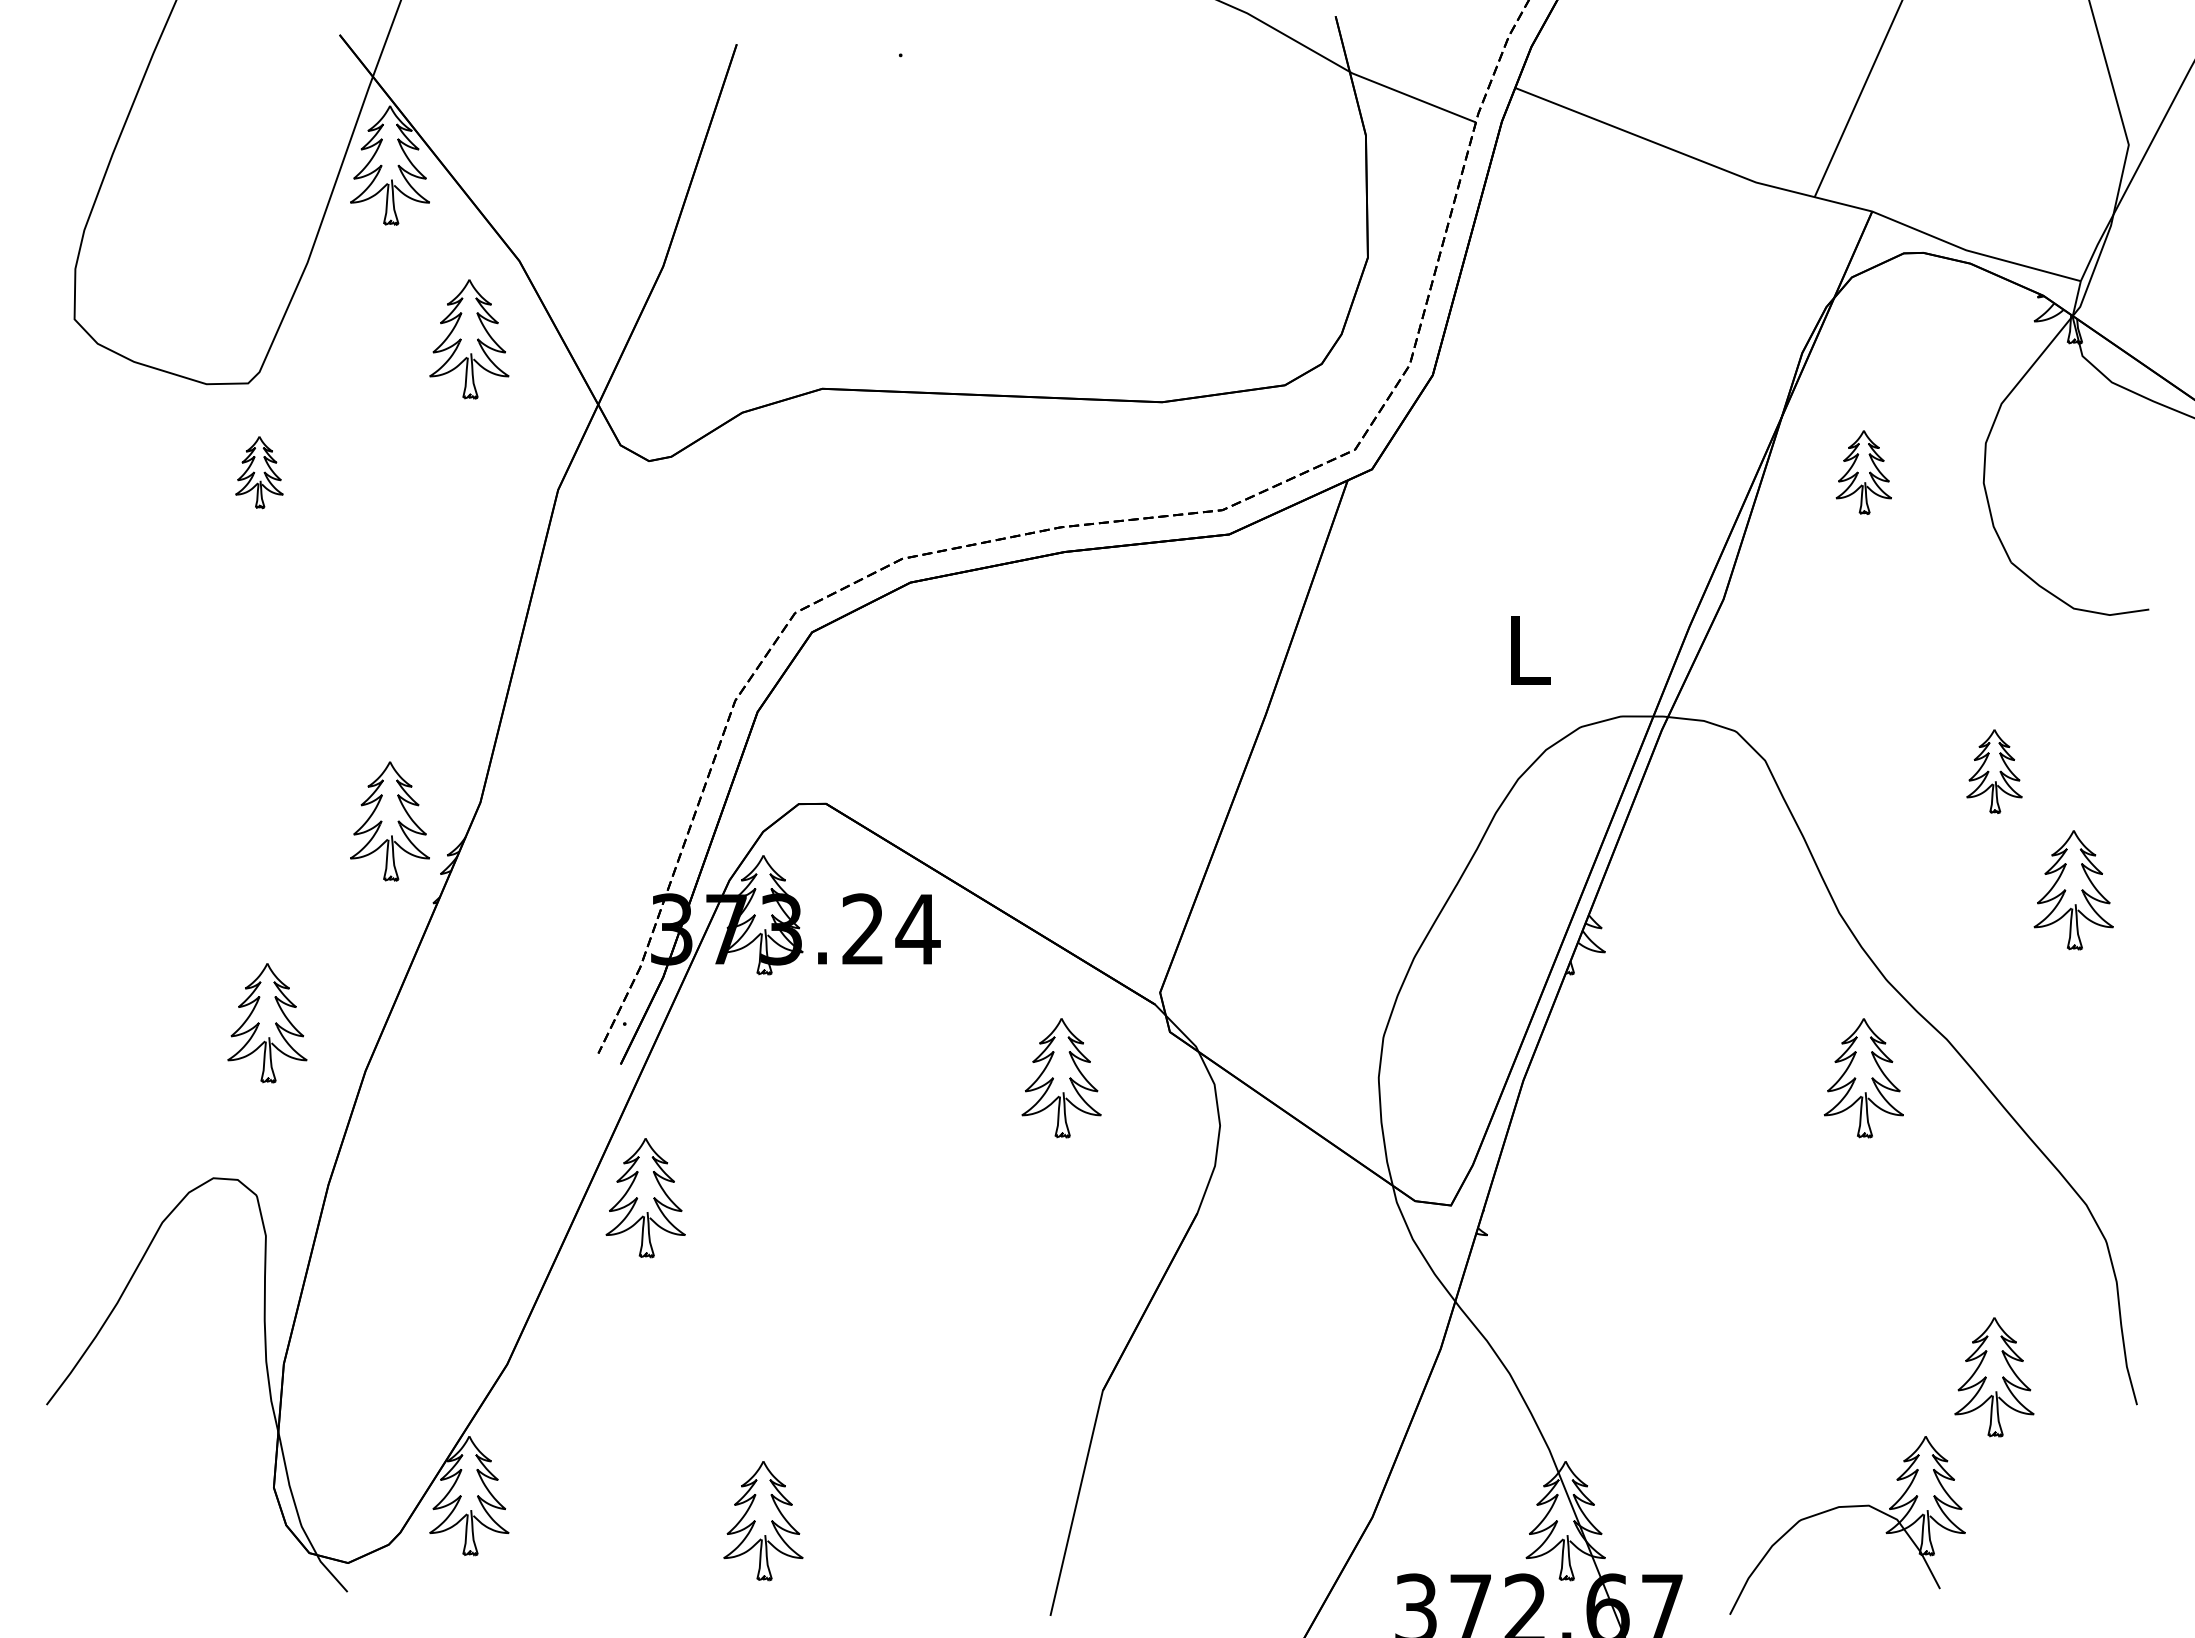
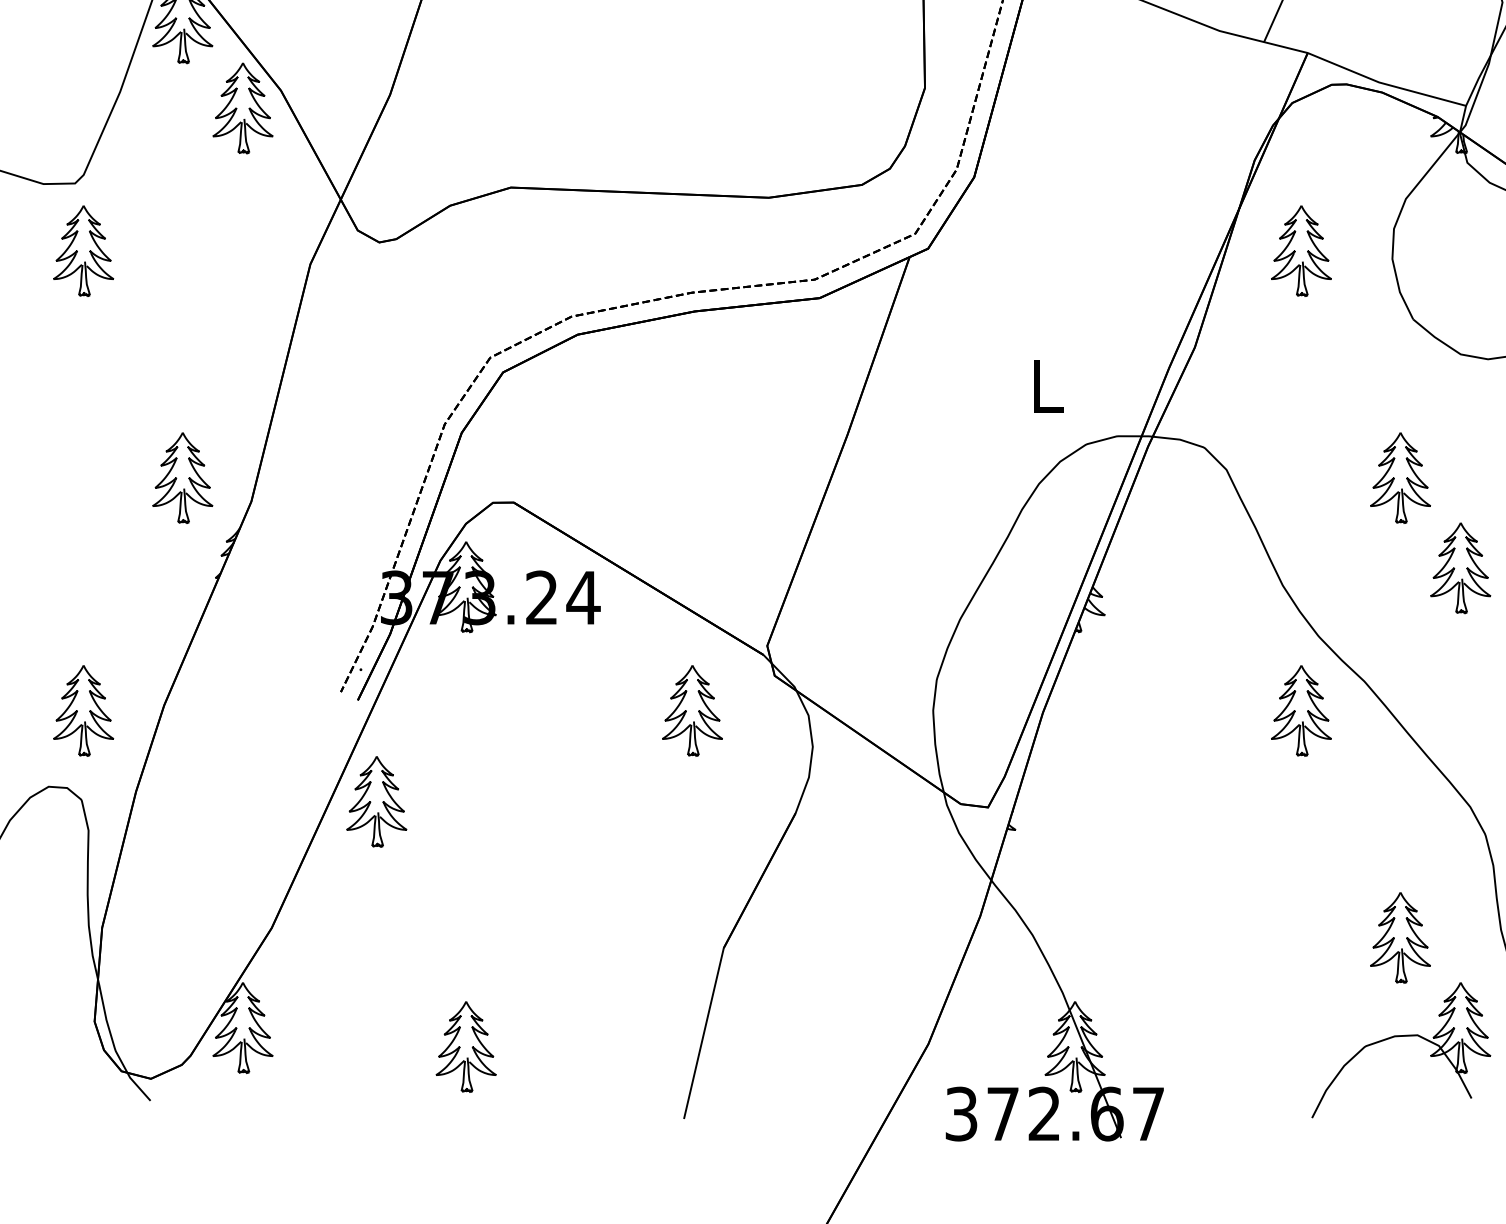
part: (469, 339) -> (243, 108), moved
part: (259, 472) -> (83, 251), size x1.67
part: (1863, 472) -> (1301, 251), size x1.43
part: (1994, 771) -> (1400, 478), size x1.43
part: (389, 821) -> (182, 478), moved
part: (267, 1023) -> (83, 711), moved
part: (1847, 1507) -> (1401, 1036), moved

